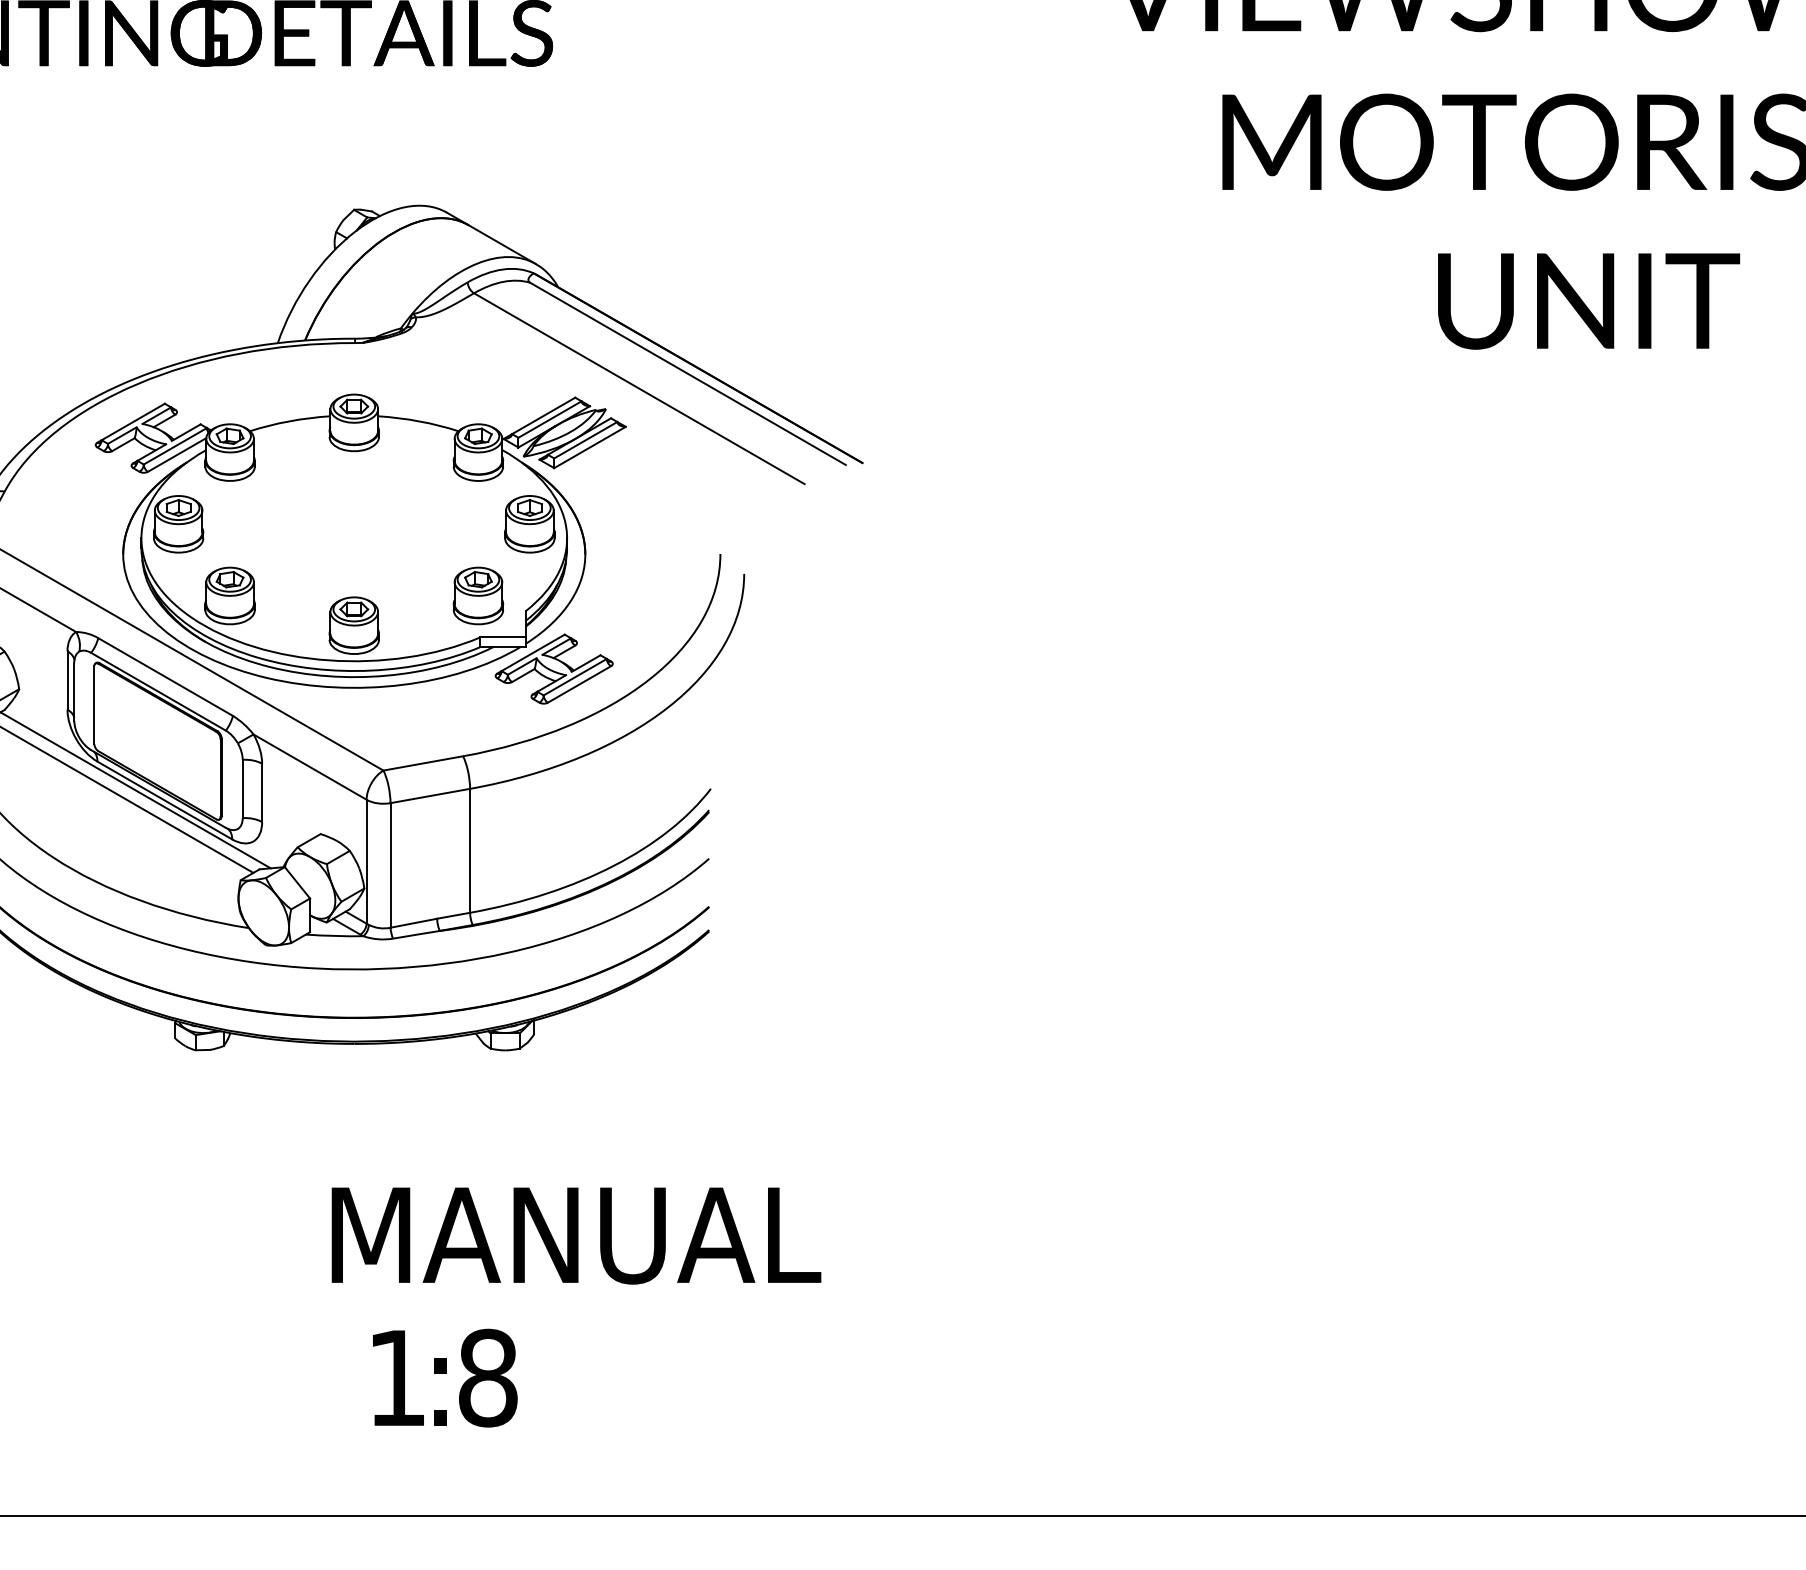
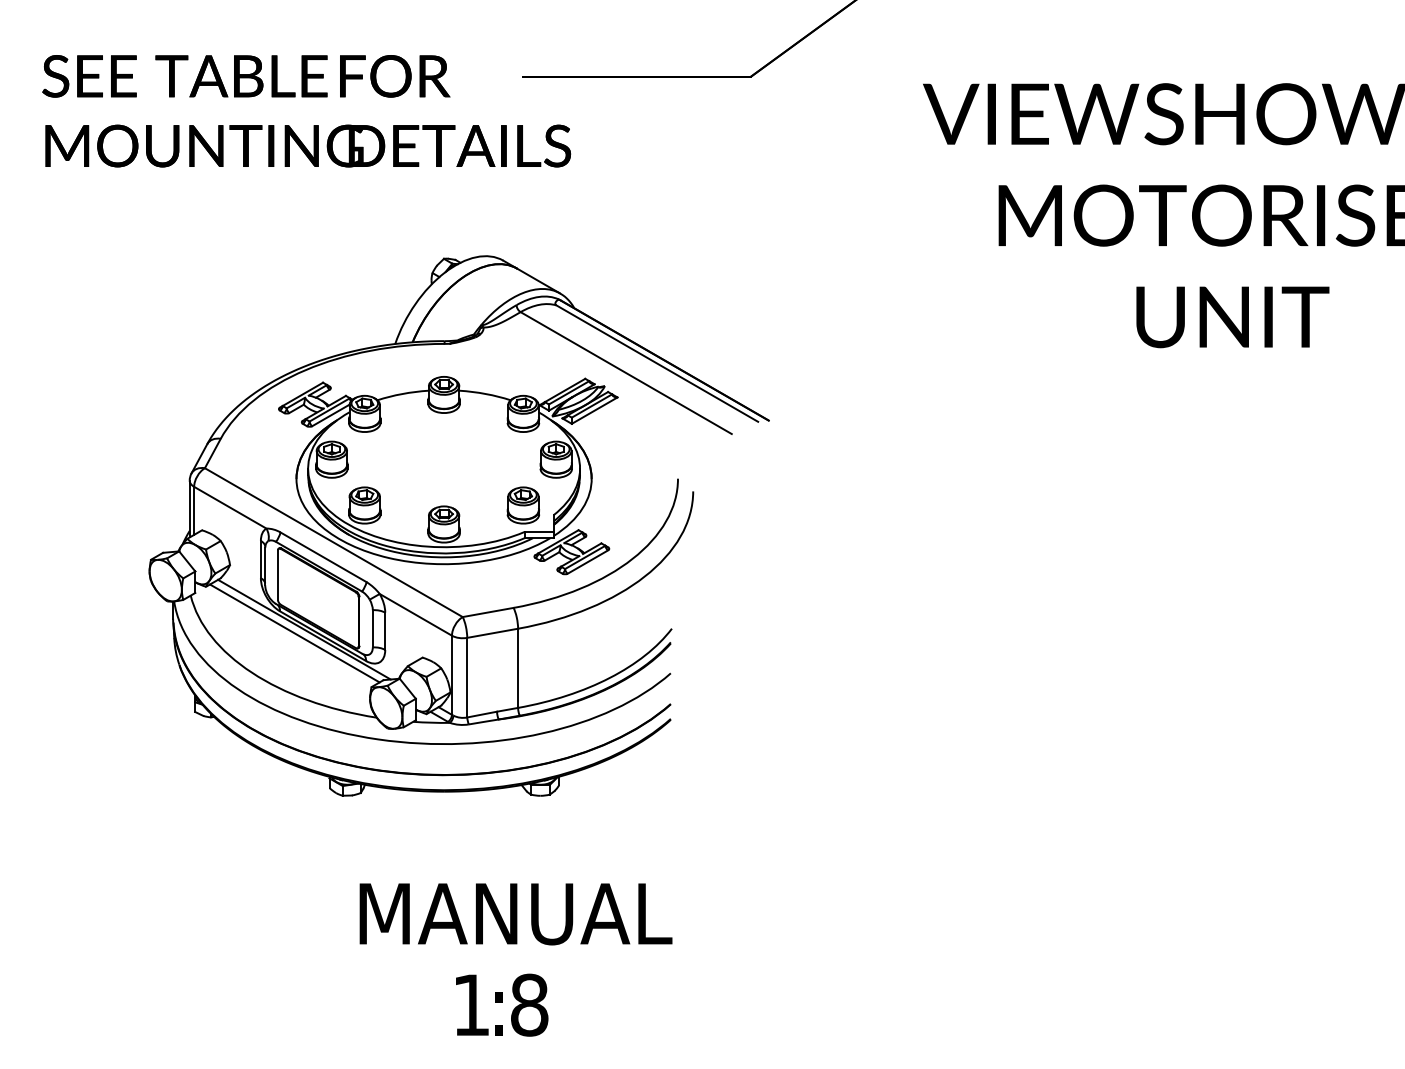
text: (575, 1236) -> (515, 914), moved

